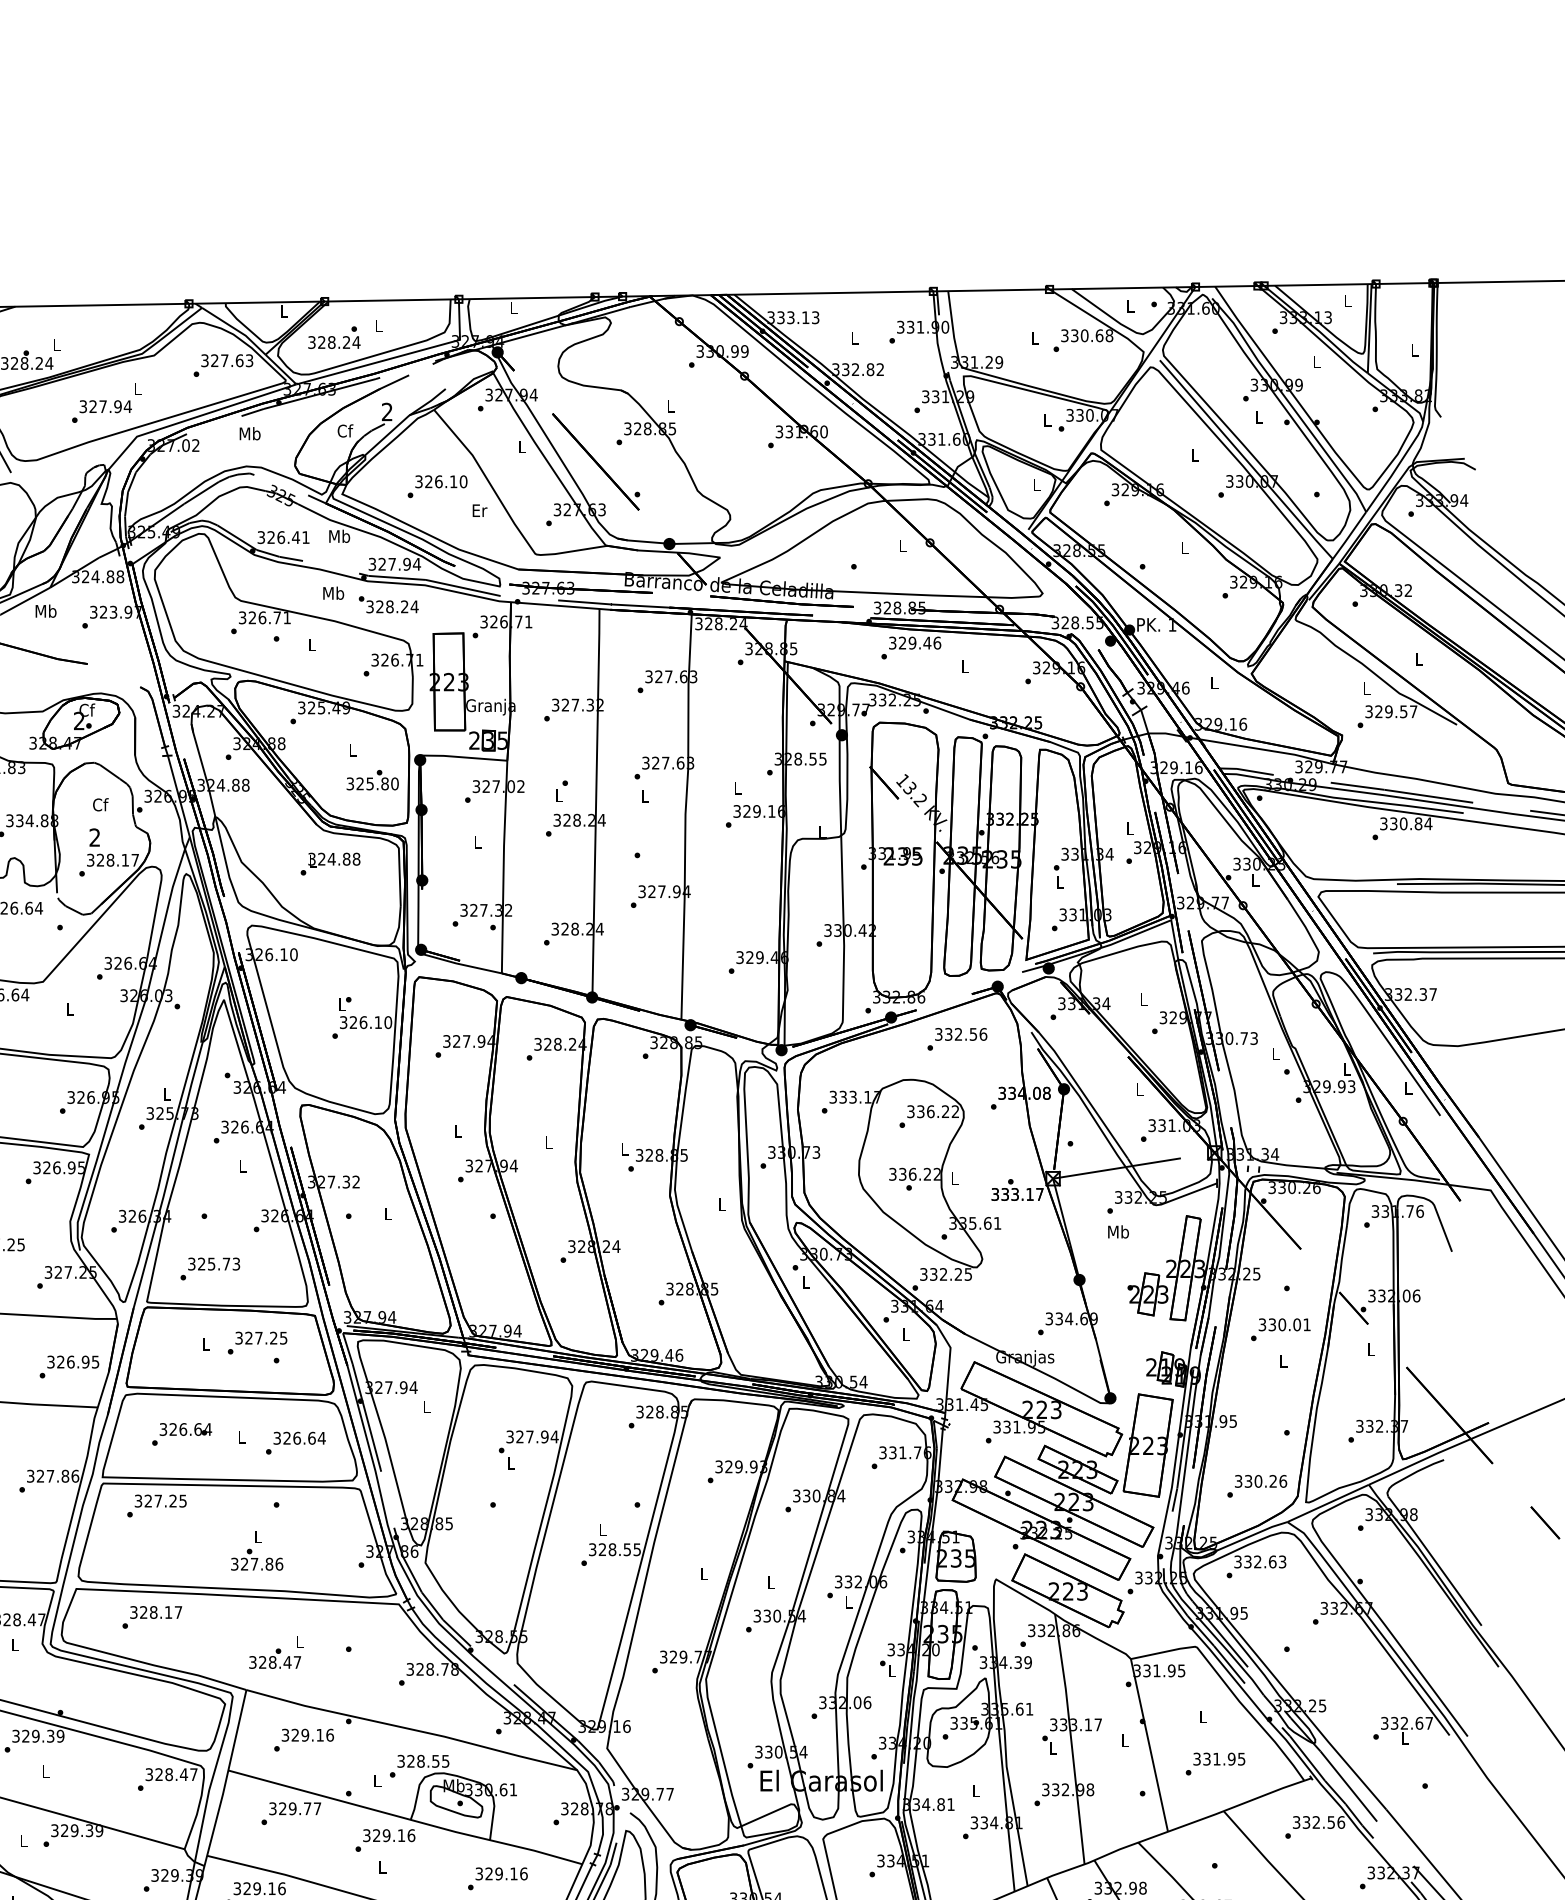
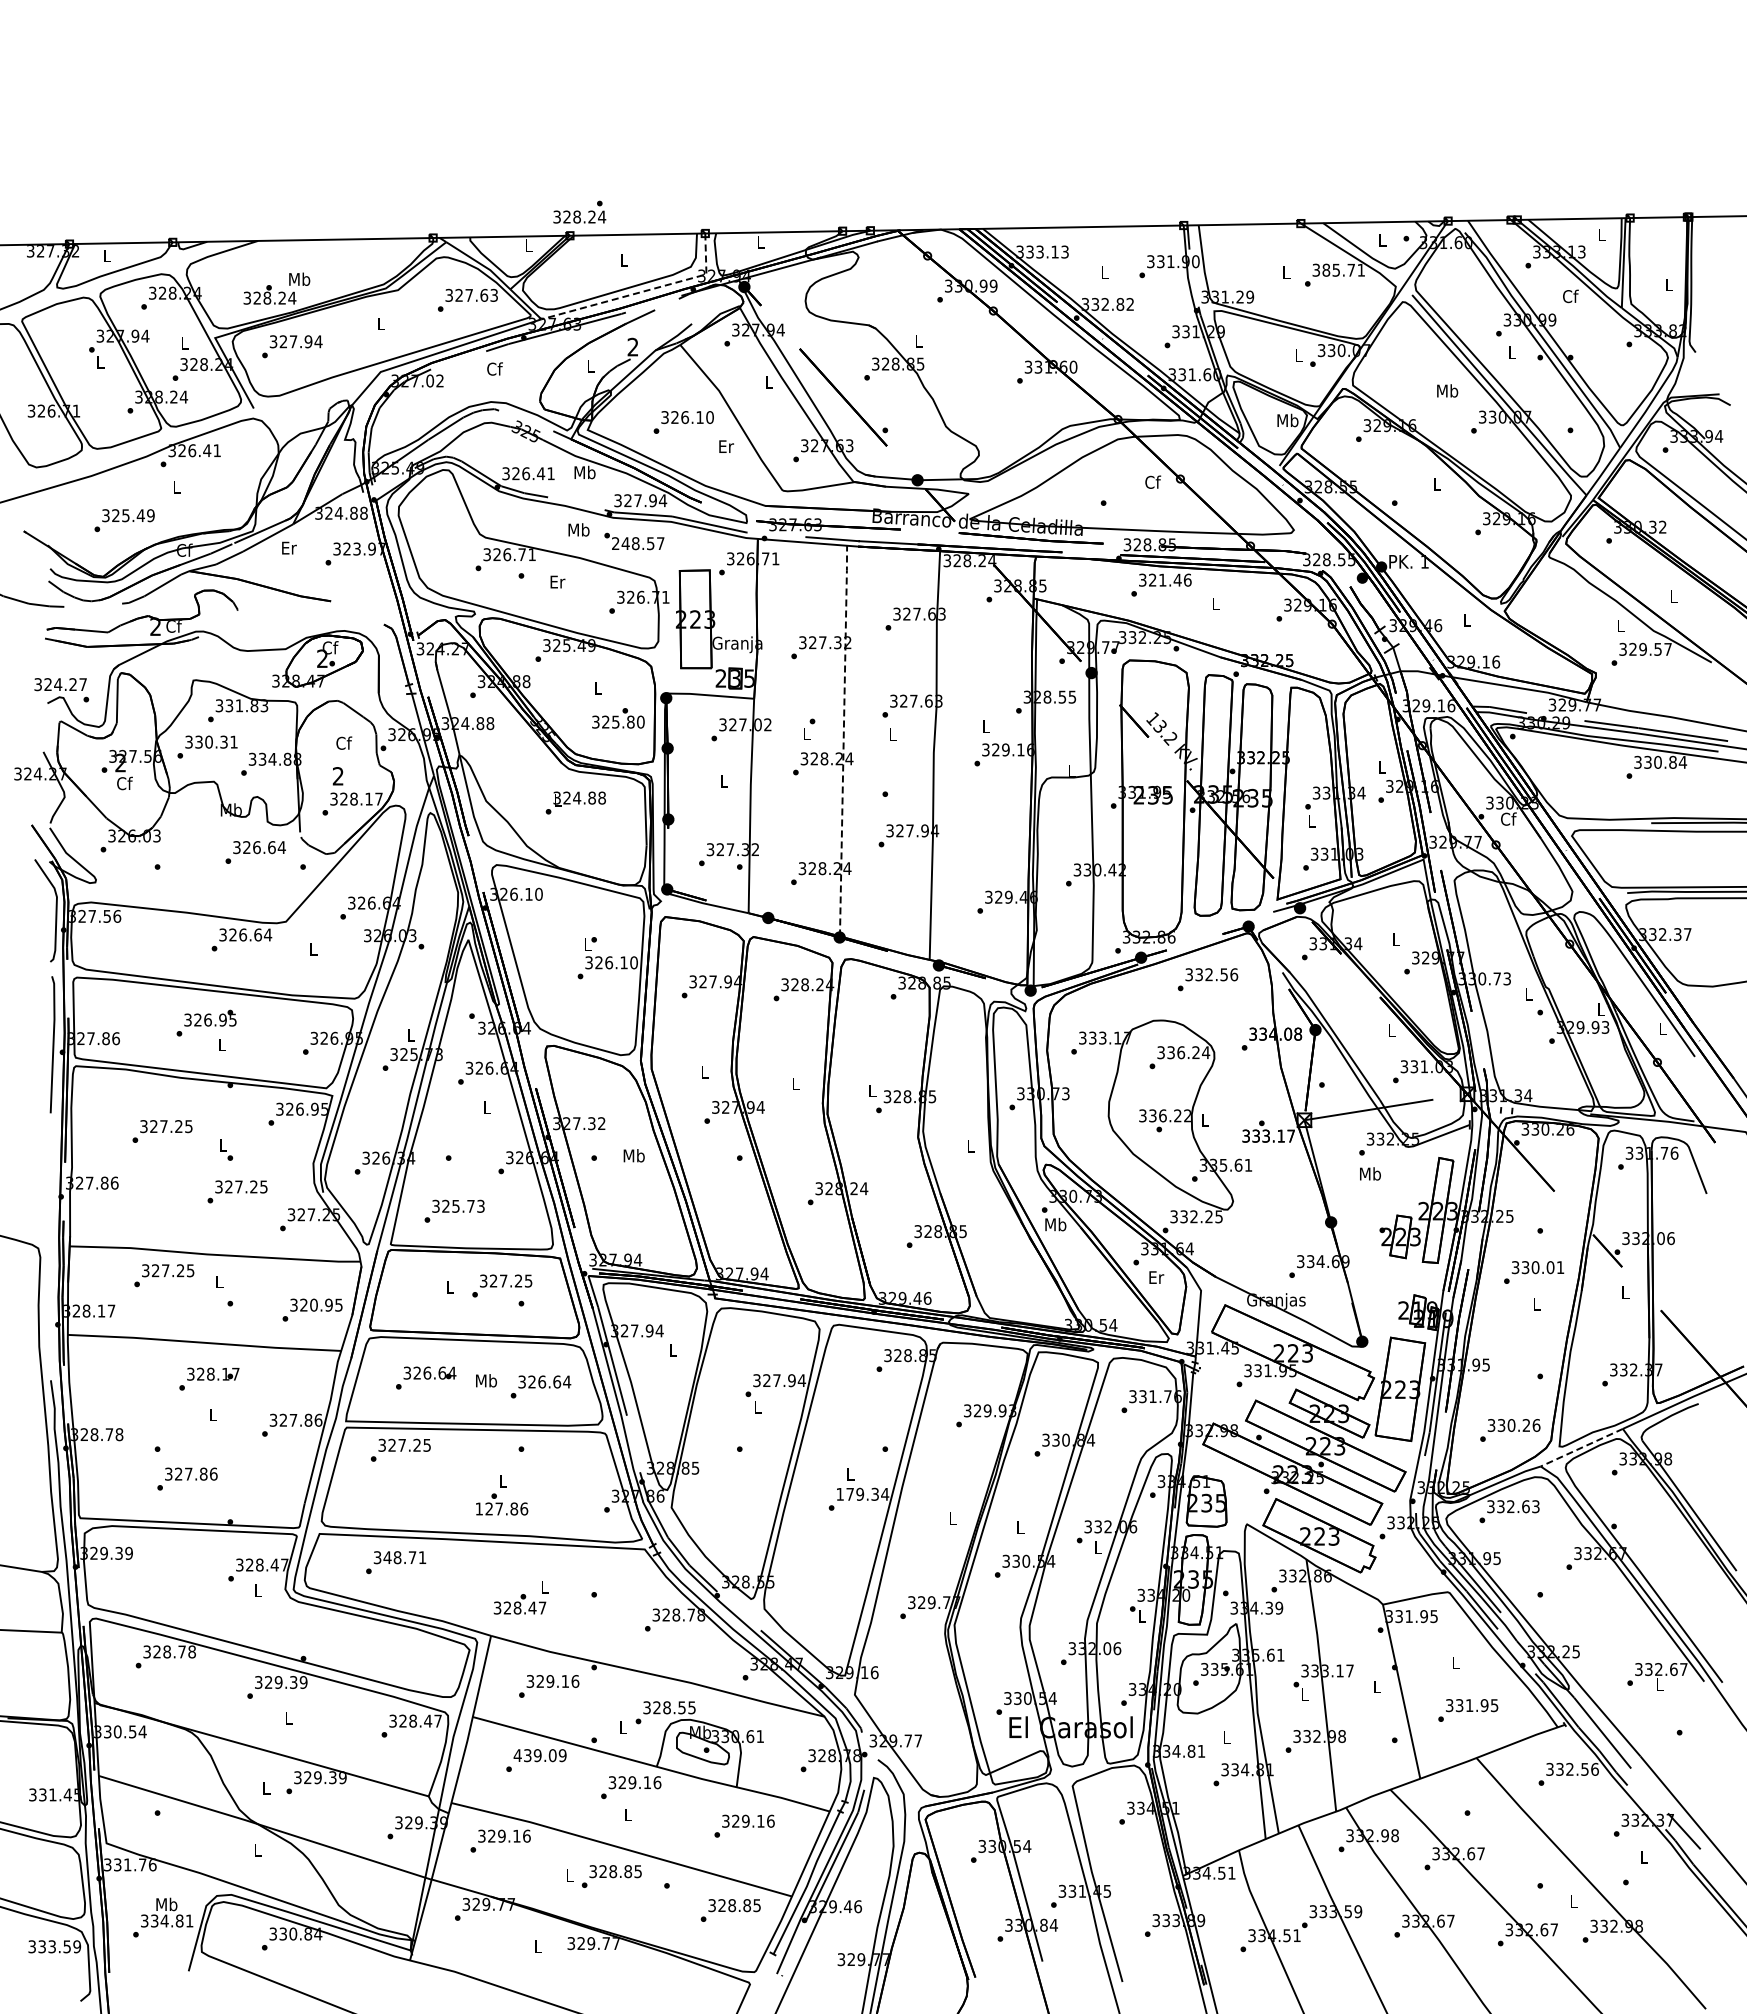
text: (1091, 335) -> (1343, 269), 330.68 -> 385.71
text: (334, 337) -> (579, 211), moved
text: (56, 343) -> (299, 278), L -> Mb
line: (397, 356) -> (643, 291), solid -> dashed
text: (1316, 361) -> (1570, 296), L -> Cf
text: (102, 411) -> (292, 346), moved
text: (345, 430) -> (590, 365), Cf -> L
text: (249, 433) -> (494, 368), Mb -> Cf
text: (1194, 455) -> (1447, 390), L -> Mb
text: (1036, 484) -> (1287, 420), L -> Mb
text: (903, 545) -> (1153, 481), L -> Cf
text: (392, 606) -> (638, 543), 328.24 -> 248.57
text: (45, 610) -> (288, 547), Mb -> Er
text: (912, 642) -> (1162, 579), 329.46 -> 321.46
text: (312, 644) -> (557, 581), L -> Er
line: (595, 802) -> (843, 740), solid -> dashed
text: (1255, 879) -> (1508, 818), L -> Cf
text: (955, 1111) -> (1206, 1052), 336.22 -> 336.24
text: (387, 1213) -> (633, 1155), L -> Mb
text: (806, 1282) -> (1055, 1224), L -> Mb
text: (906, 1334) -> (1156, 1277), L -> Er
text: (70, 1361) -> (313, 1304), 326.95 -> 320.95
text: (241, 1436) -> (486, 1380), L -> Mb
line: (1327, 1503) -> (1581, 1447), solid -> dashed
text: (614, 1548) -> (862, 1493), 328.55 -> 179.34
text: (233, 1563) -> (478, 1508), 327.86 -> 127.86
text: (160, 1612) -> (404, 1557), 328.17 -> 348.71
text: (294, 1808) -> (539, 1755), 329.77 -> 439.09

